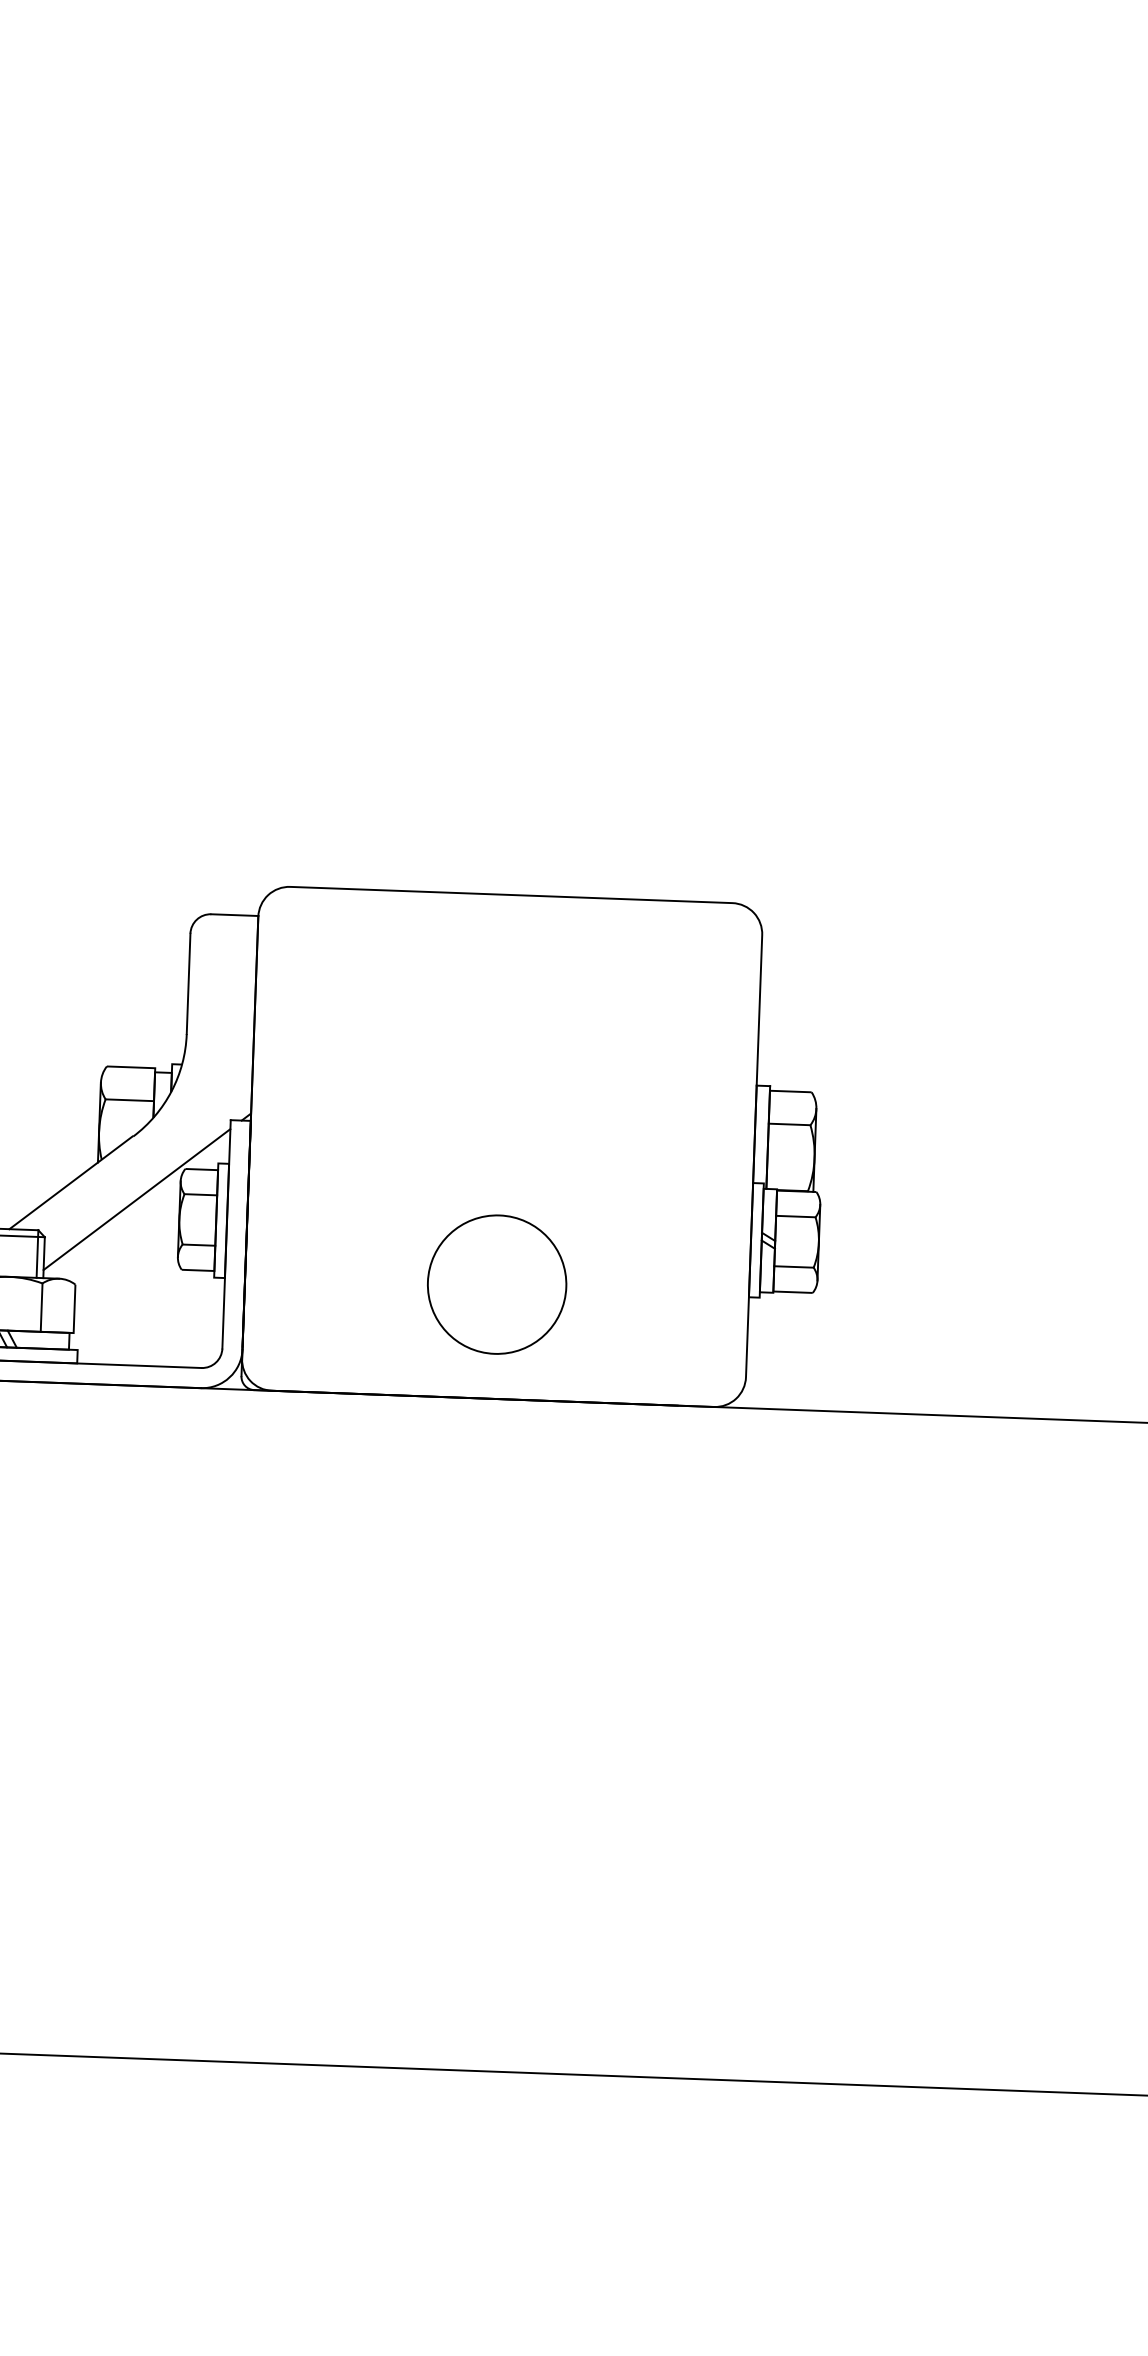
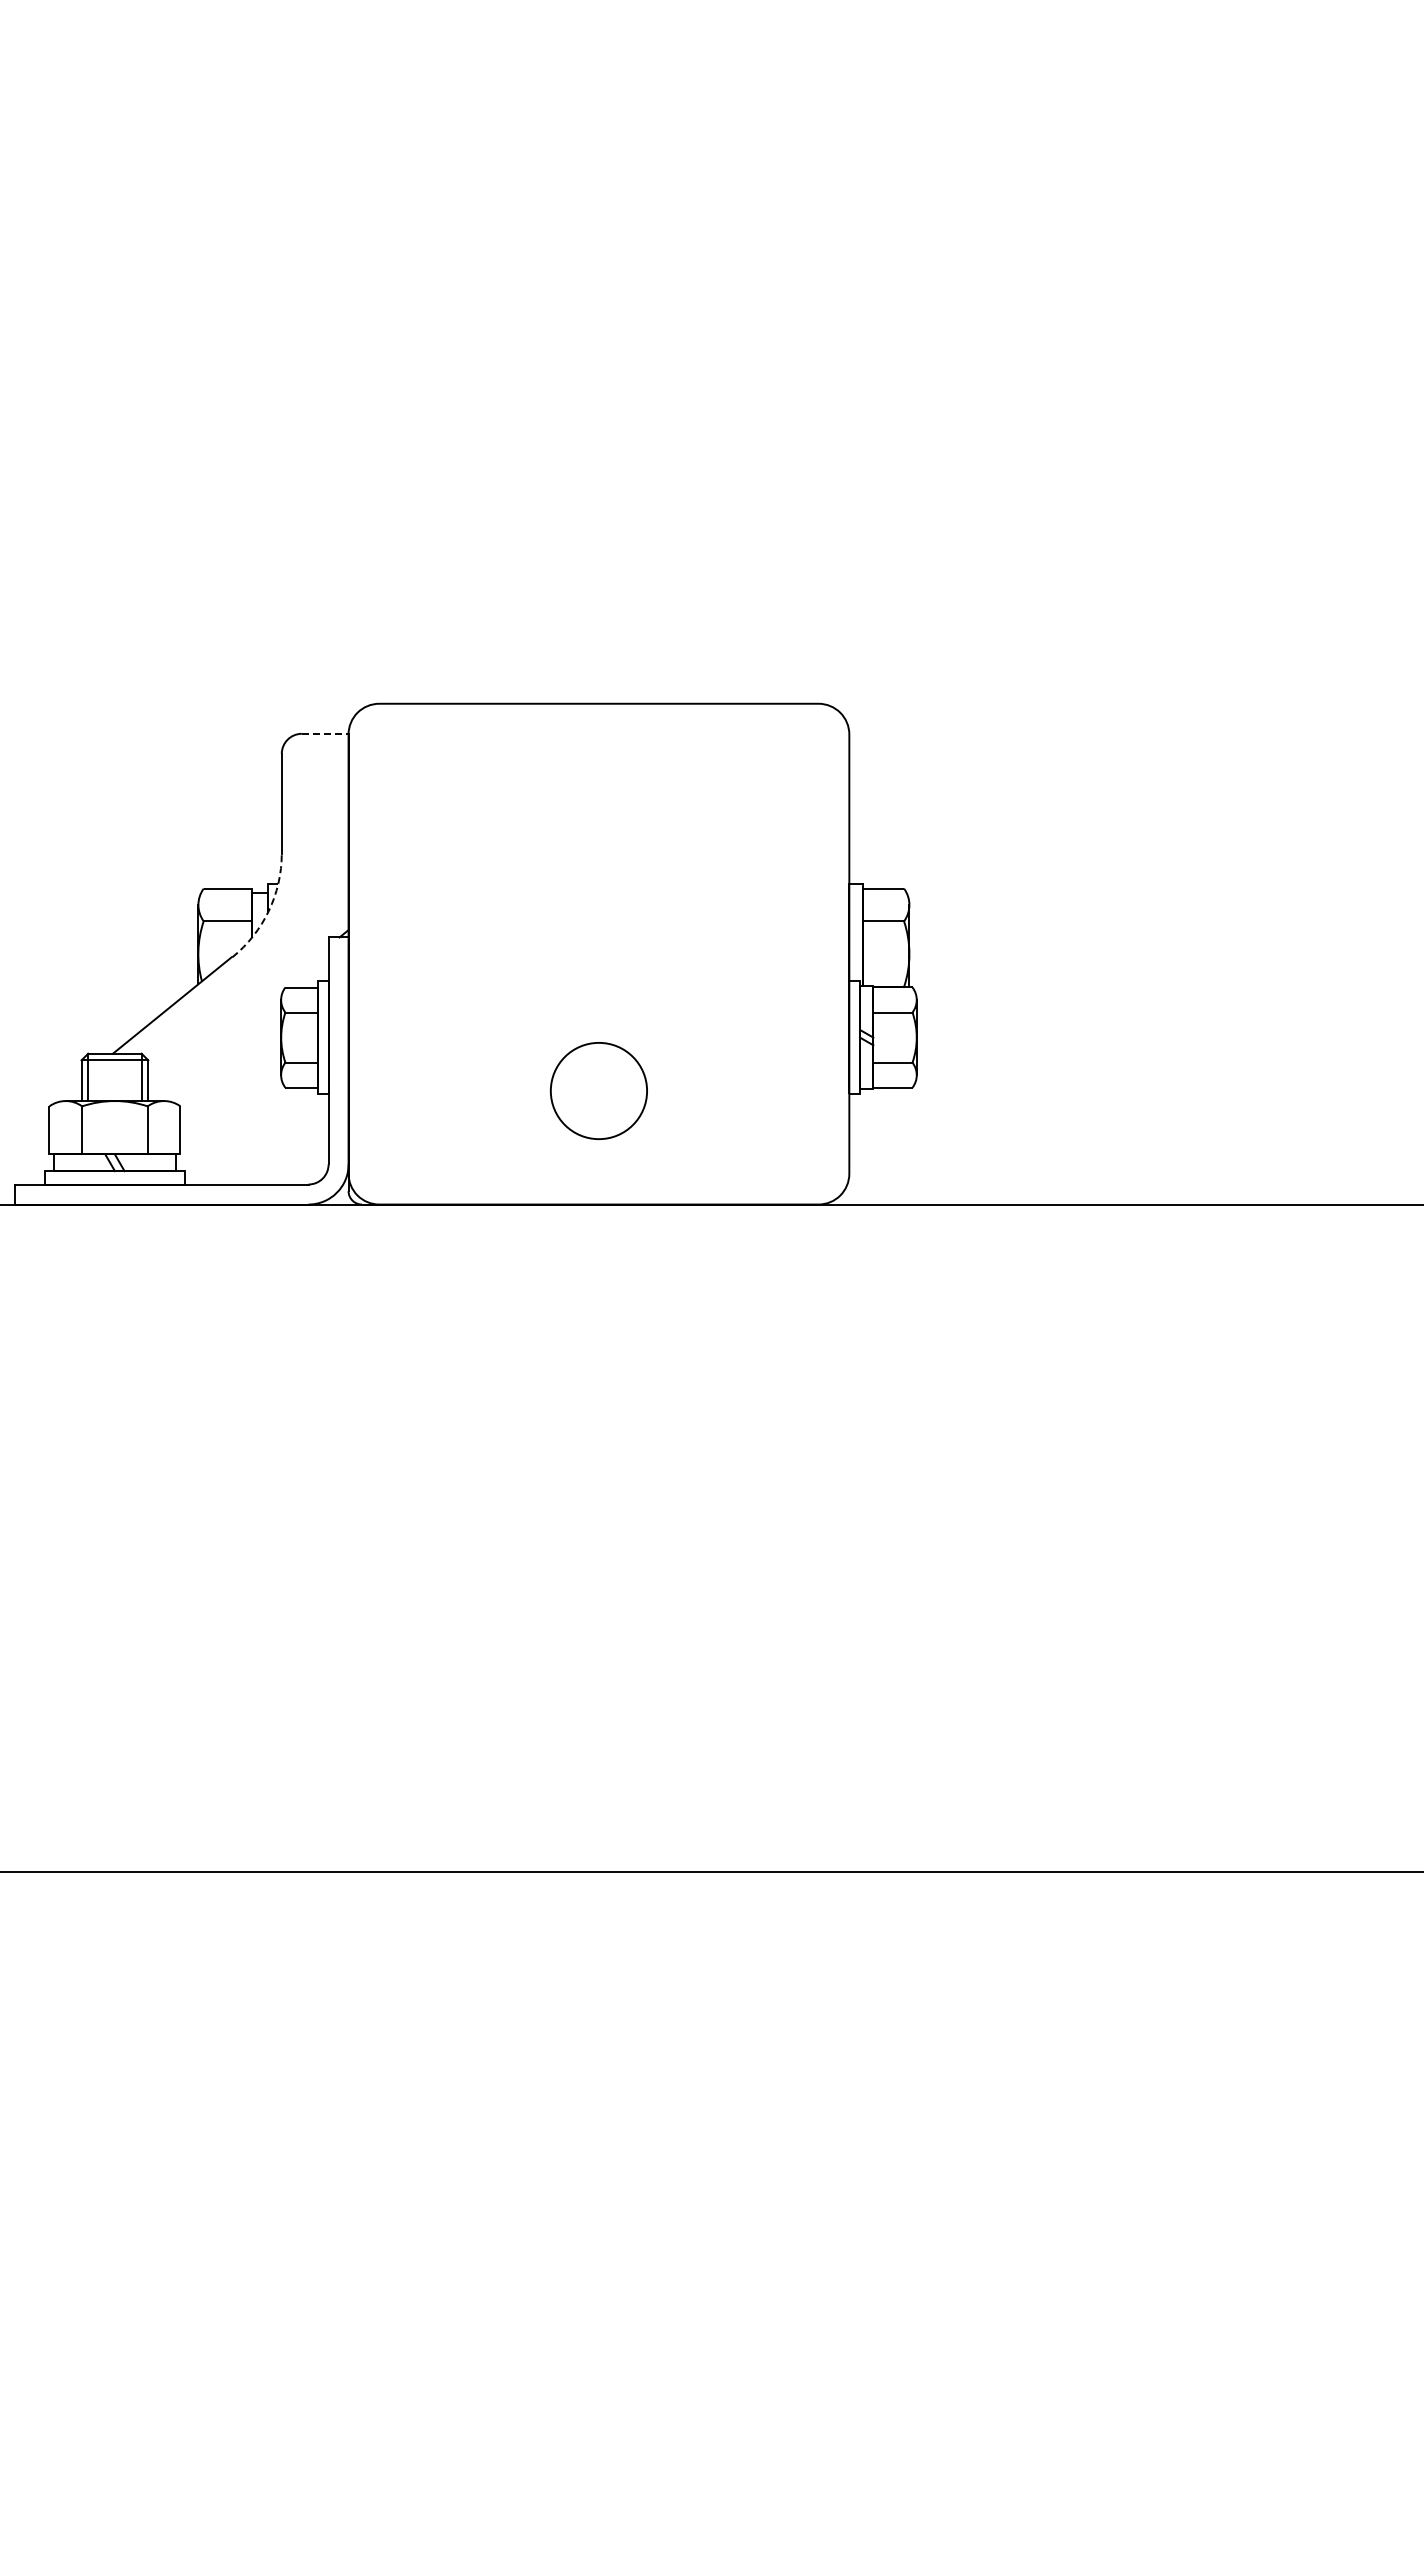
line: (235, 914) -> (325, 733), solid -> dashed
arc: (171, 1091) -> (268, 911), solid -> dashed
line: (137, 1199) -> (238, 1019), removed
circle: (496, 1284) -> (598, 1090), size x0.7

